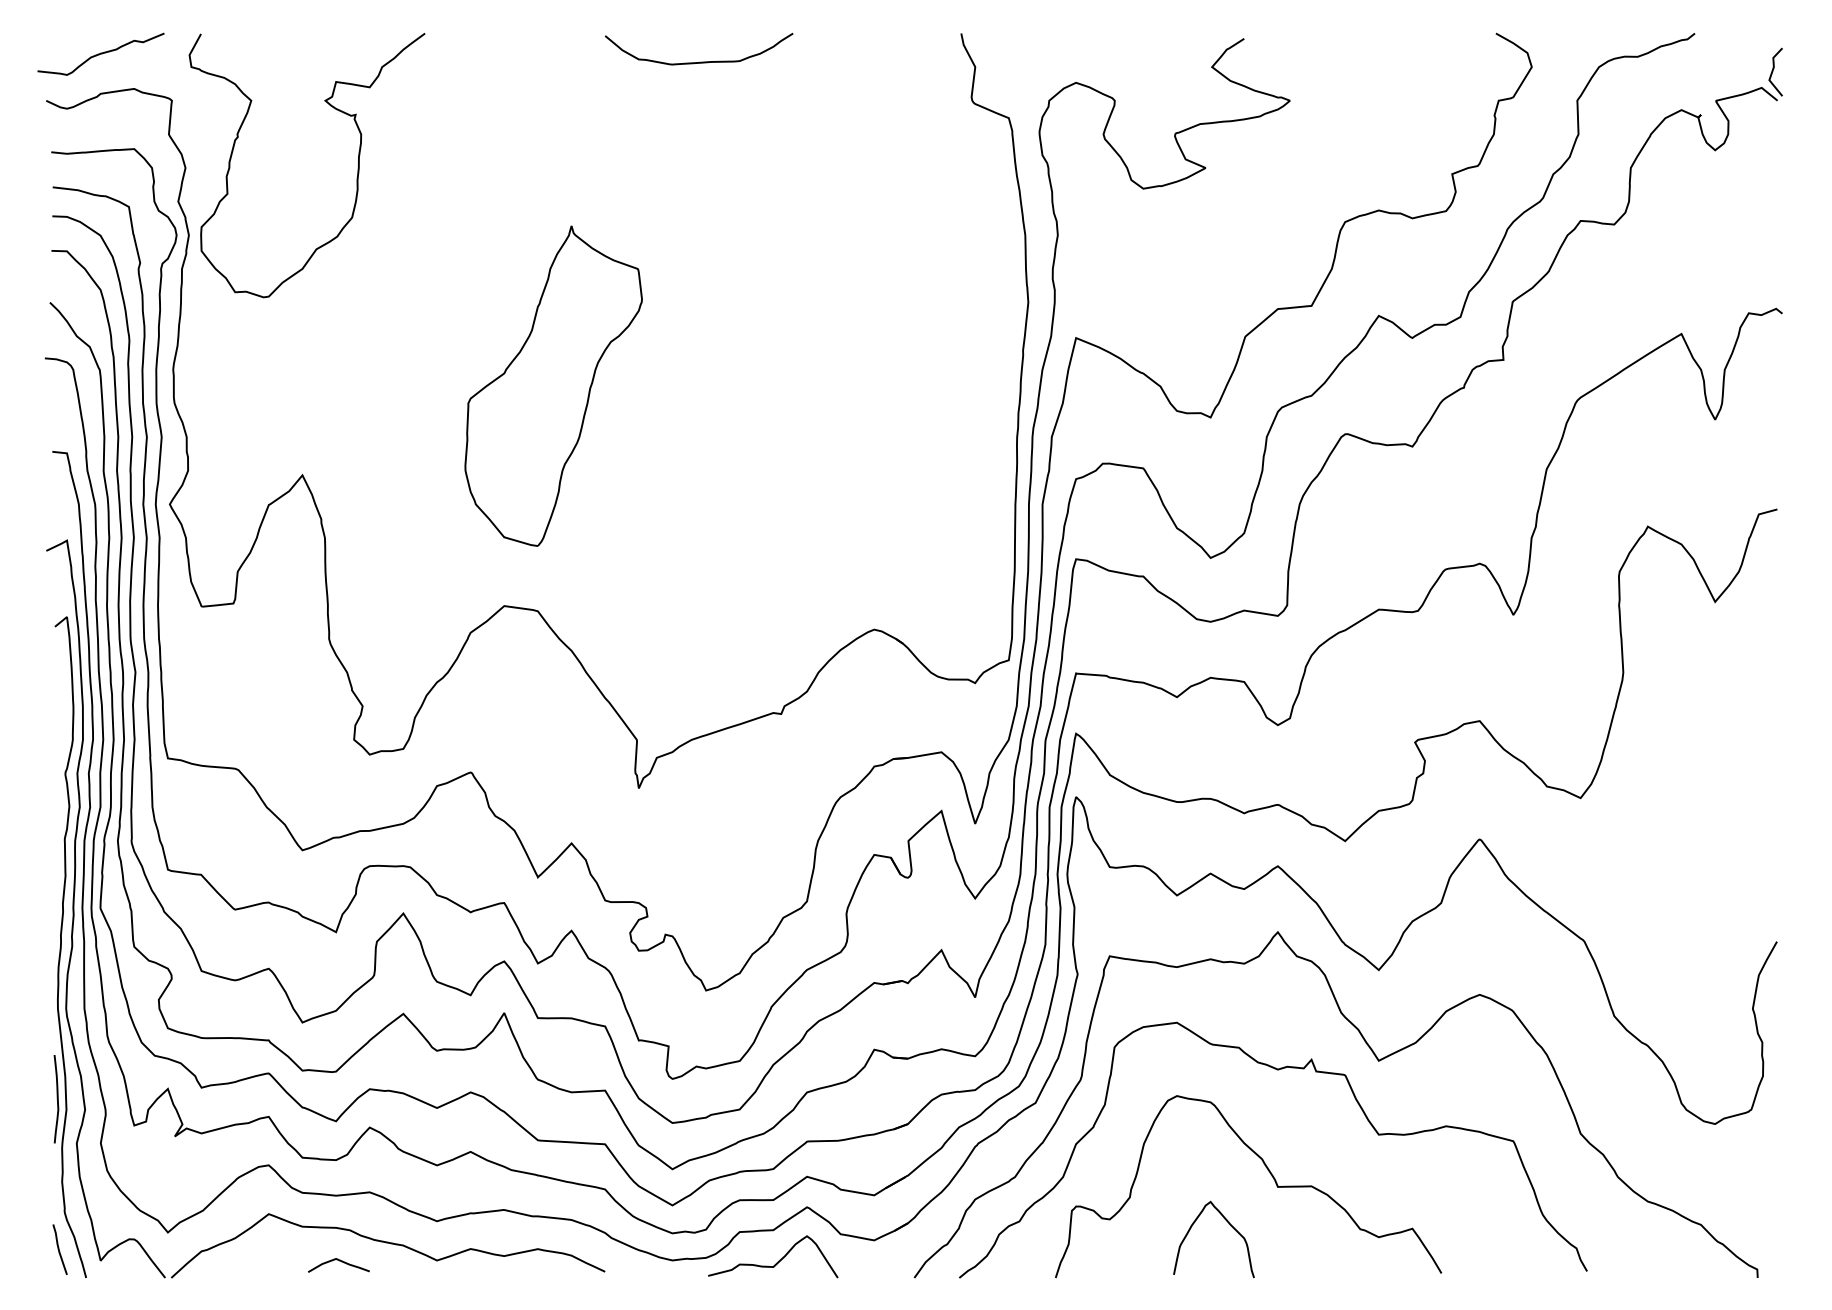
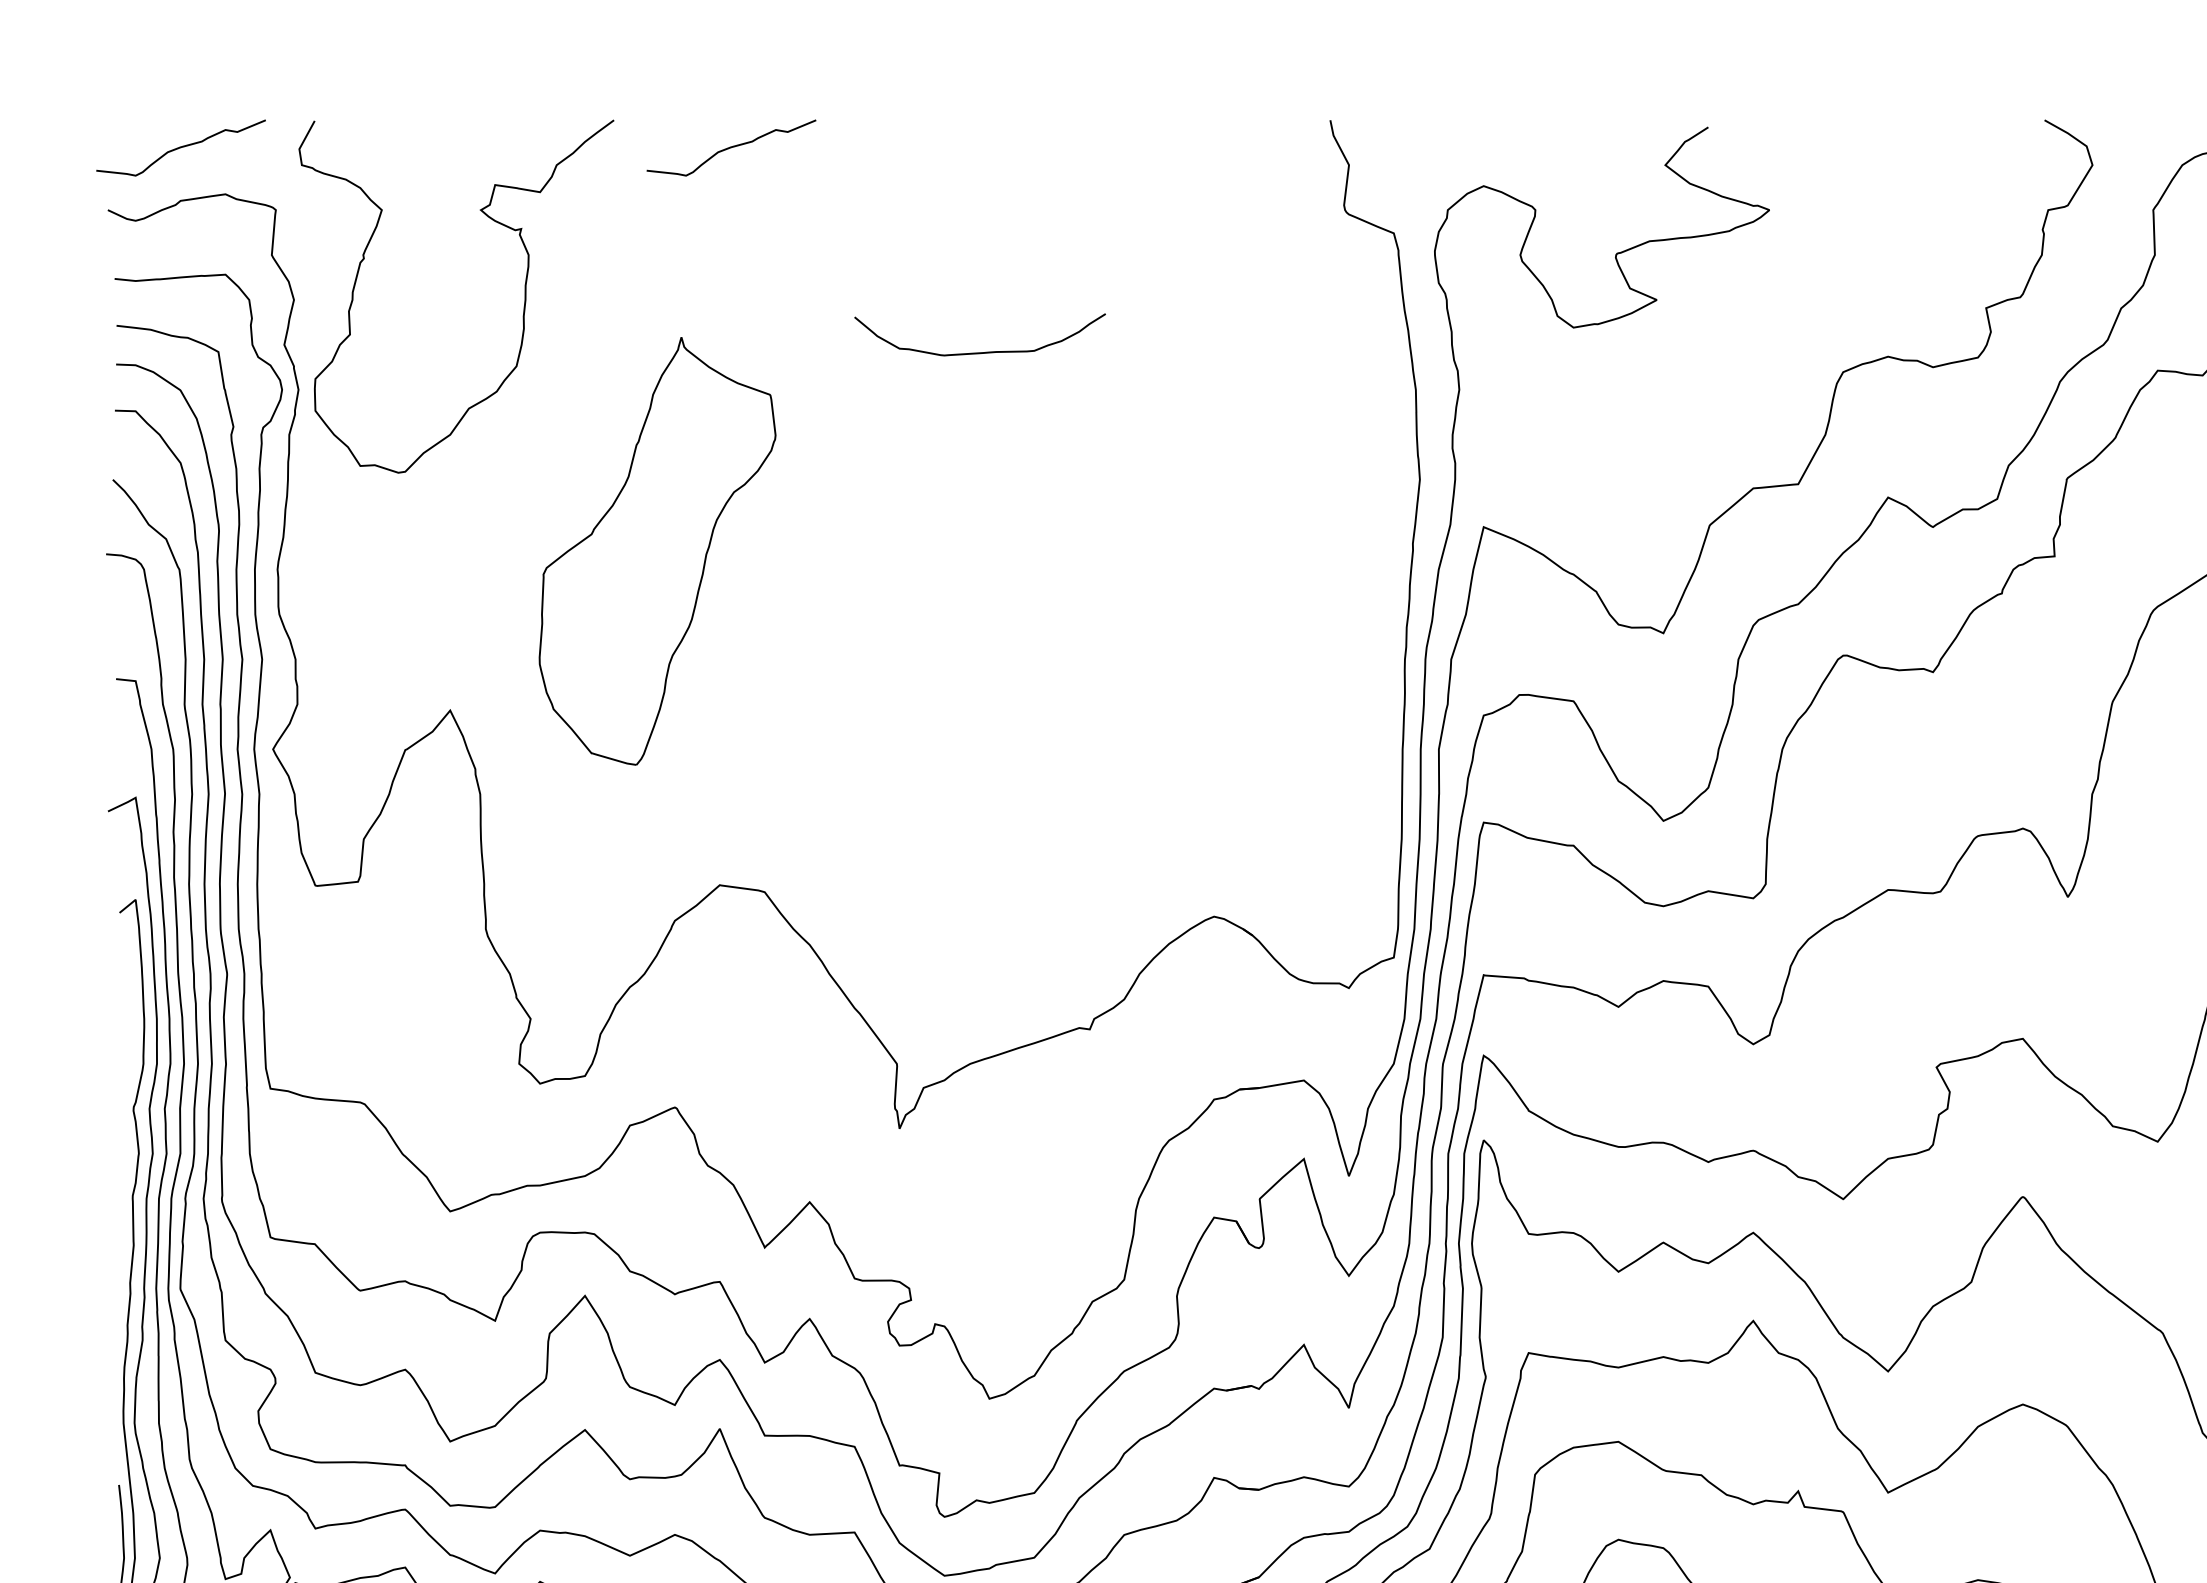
curve: (512, 53) -> (730, 146), added
curve: (699, 61) -> (980, 351), moved
part: (553, 385) -> (657, 550), moved

